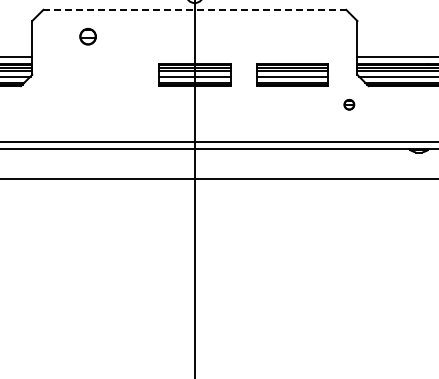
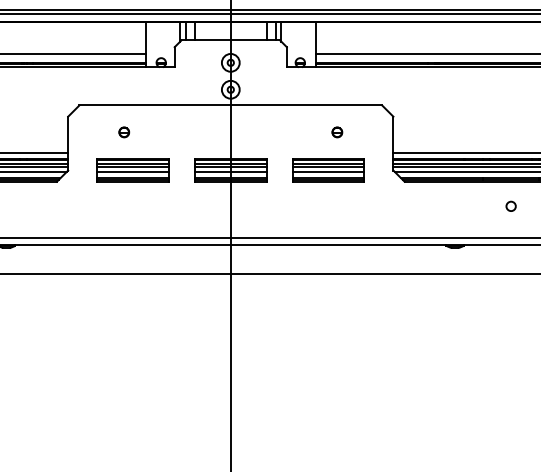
line: (195, 9) -> (231, 105), dashed -> solid
part: (88, 36) -> (124, 132), size x0.62
part: (96, 74) -> (132, 170), added
part: (349, 104) -> (337, 132), moved

